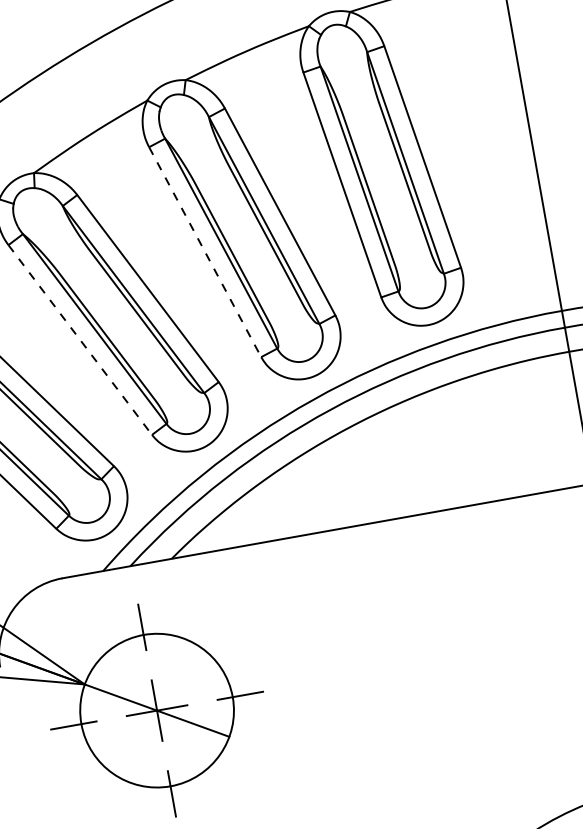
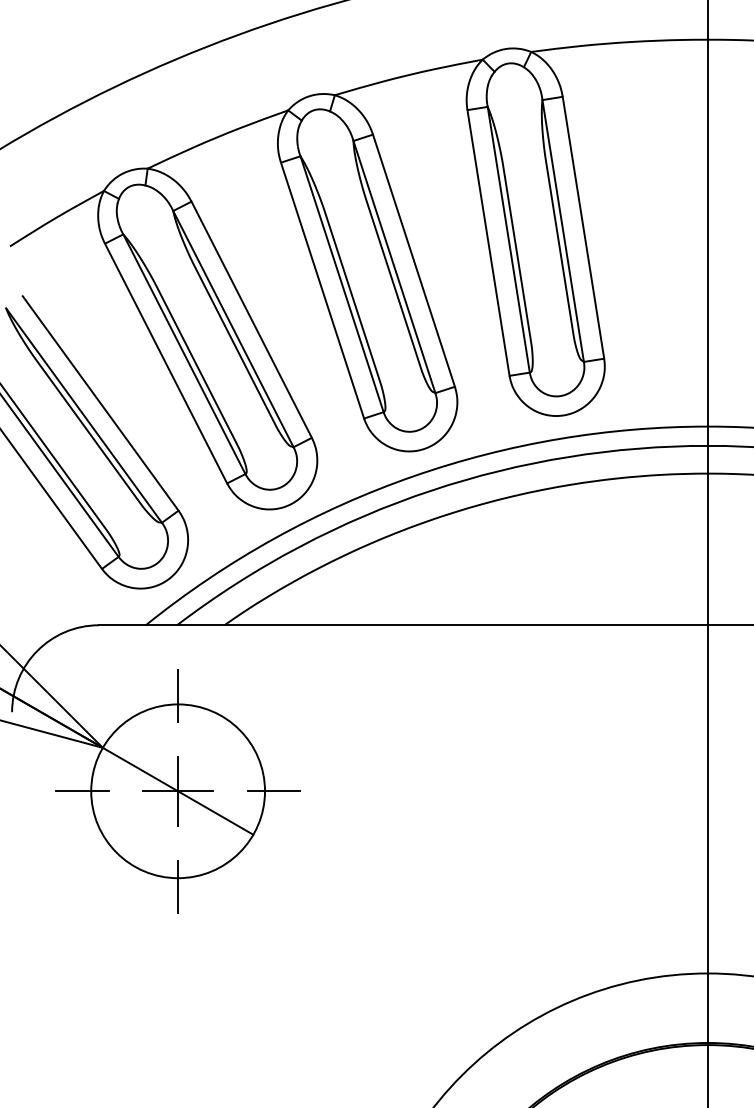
line: (205, 252) -> (322, 290), dashed -> solid
line: (80, 339) -> (166, 363), dashed -> solid

